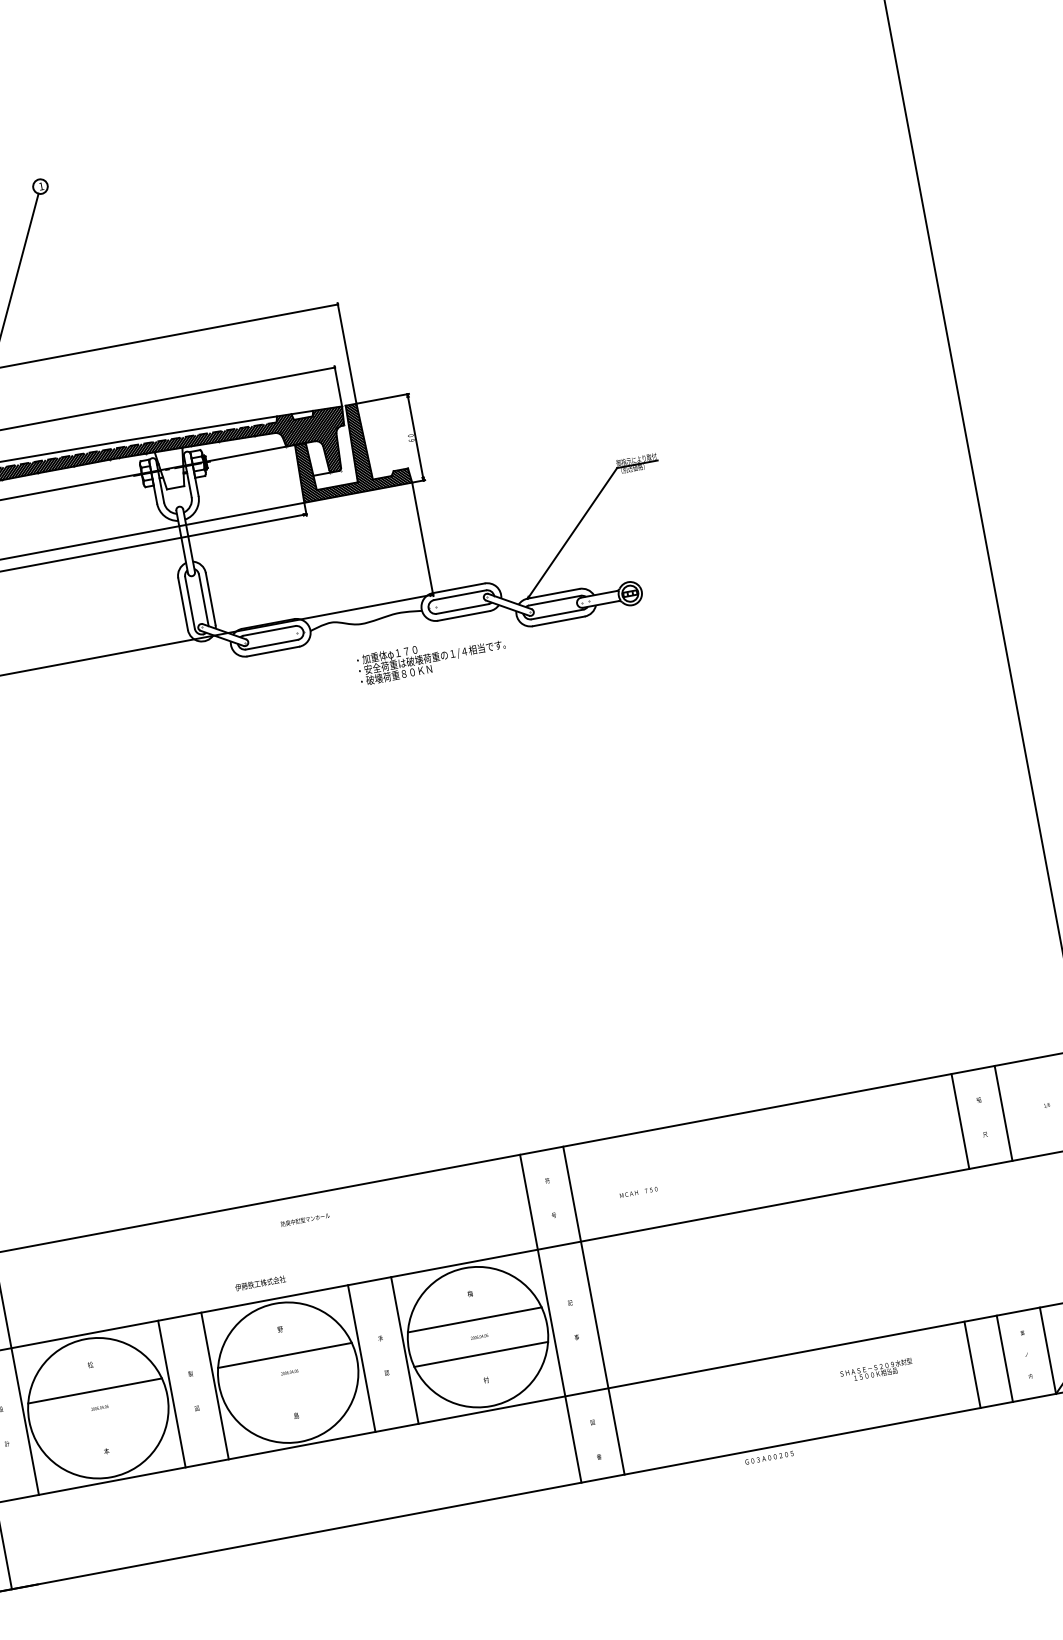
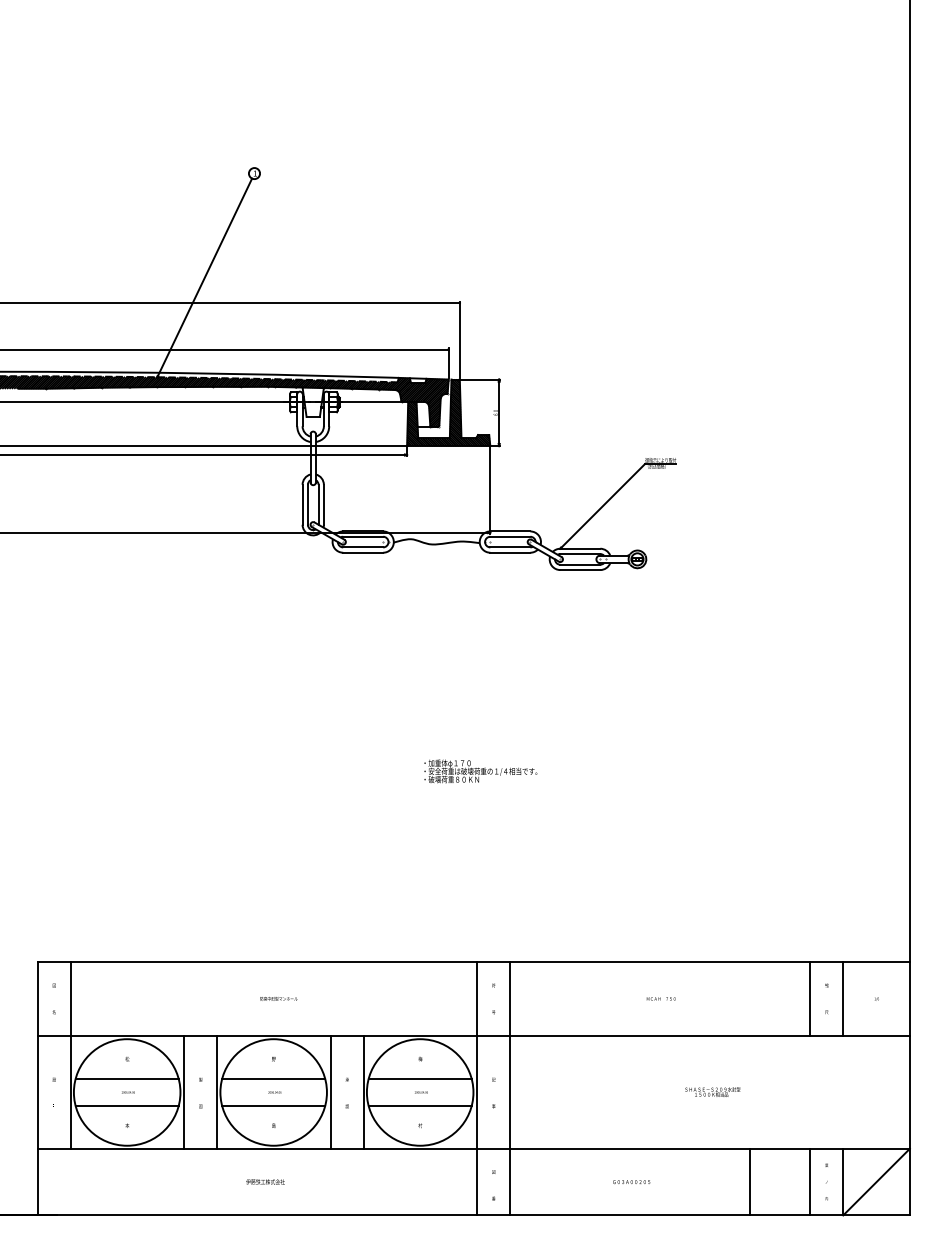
text: (431, 657) -> (480, 771), moved
text: (637, 1191) -> (660, 998), moved
text: (304, 1219) -> (278, 998), moved
text: (260, 1282) -> (265, 1181), moved
line: (972, 1363) -> (750, 1181), moved
text: (876, 1369) -> (712, 1091), moved
line: (291, 1389) -> (273, 1105), added
line: (100, 1425) -> (126, 1105), added
text: (769, 1458) -> (631, 1182), moved

